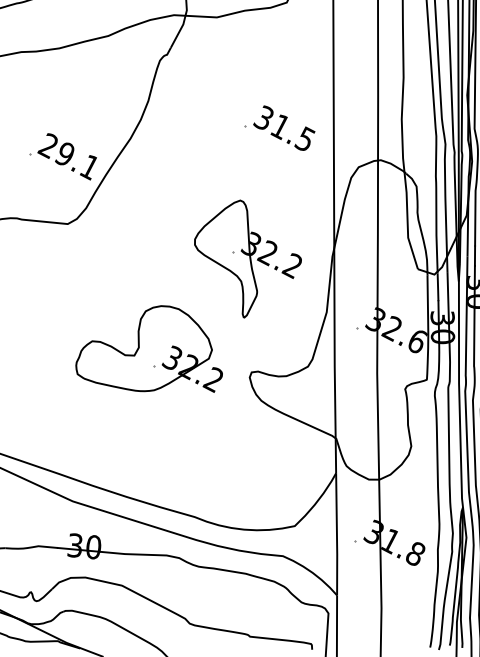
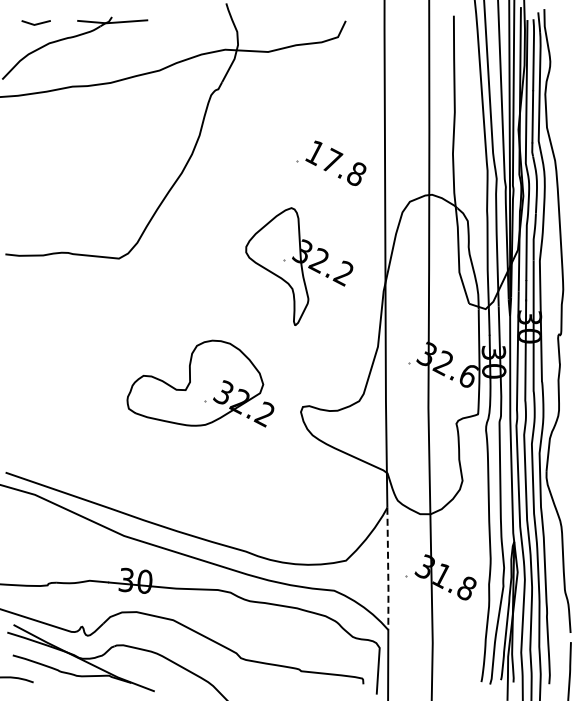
text: (284, 128) -> (335, 163), 31.5 -> 17.8
part: (63, 155) -> (114, 190), removed
part: (248, 258) -> (299, 266), moved
line: (337, 534) -> (388, 569), solid -> dashed

